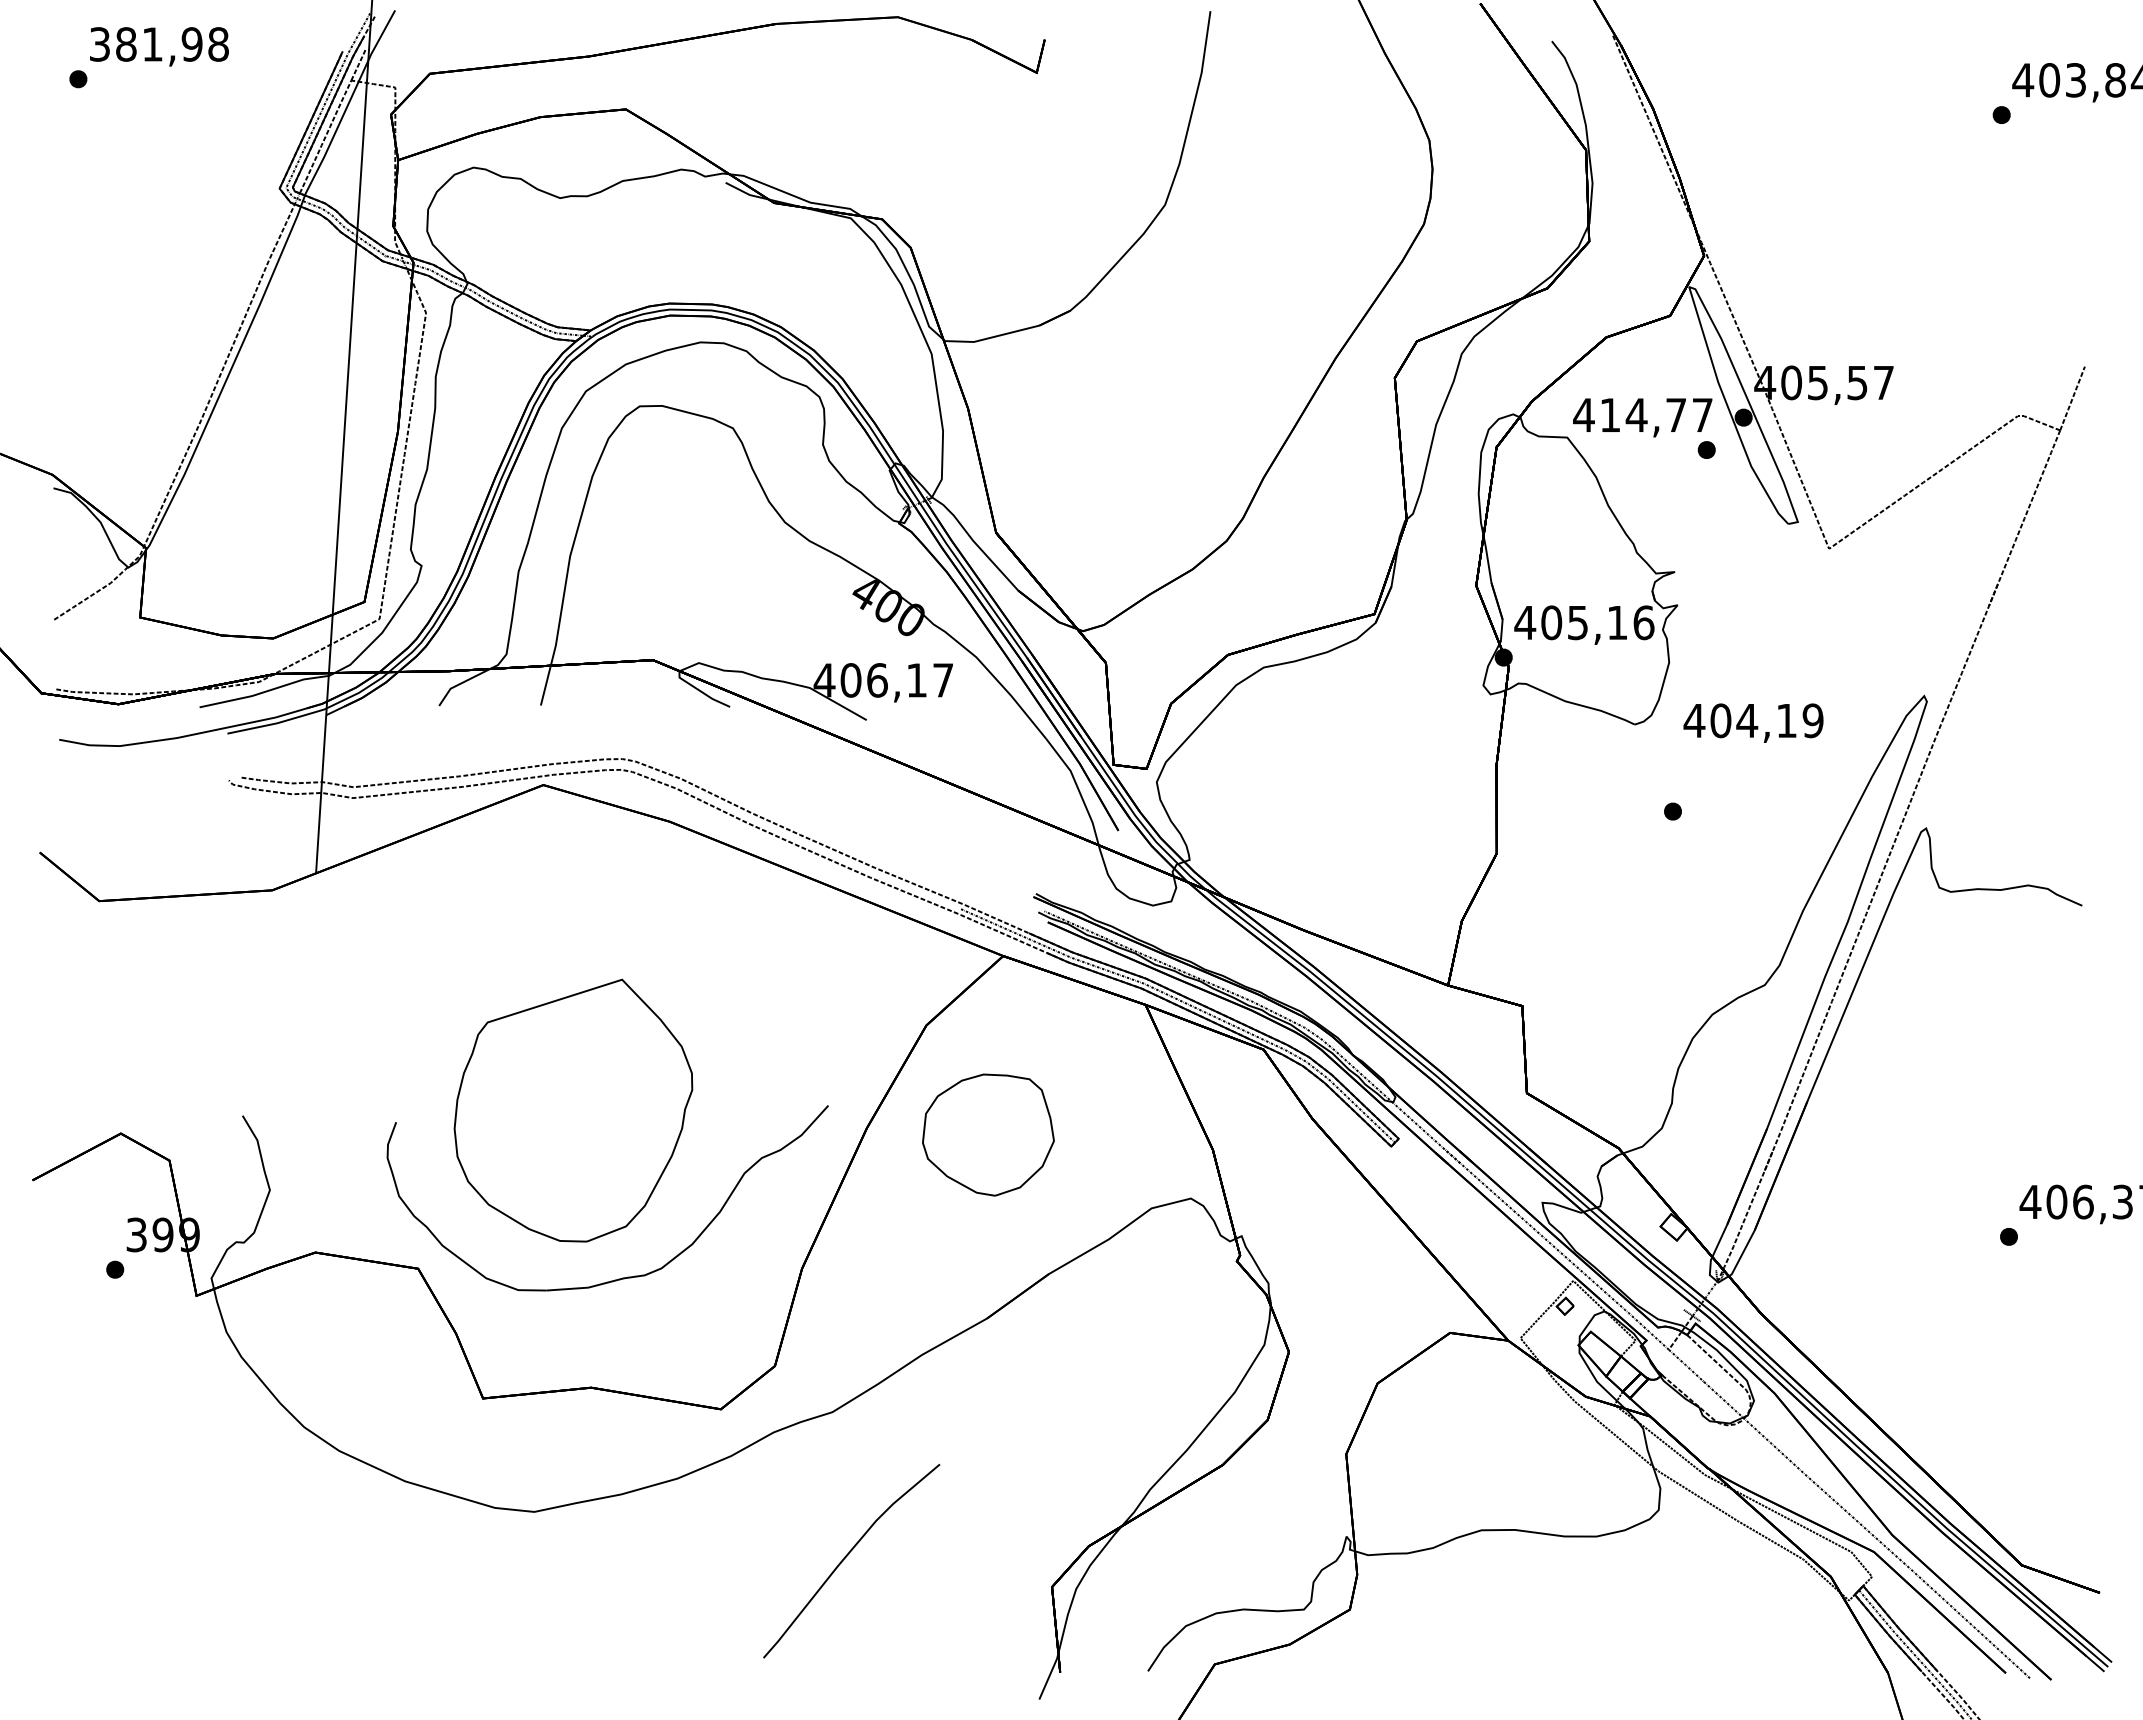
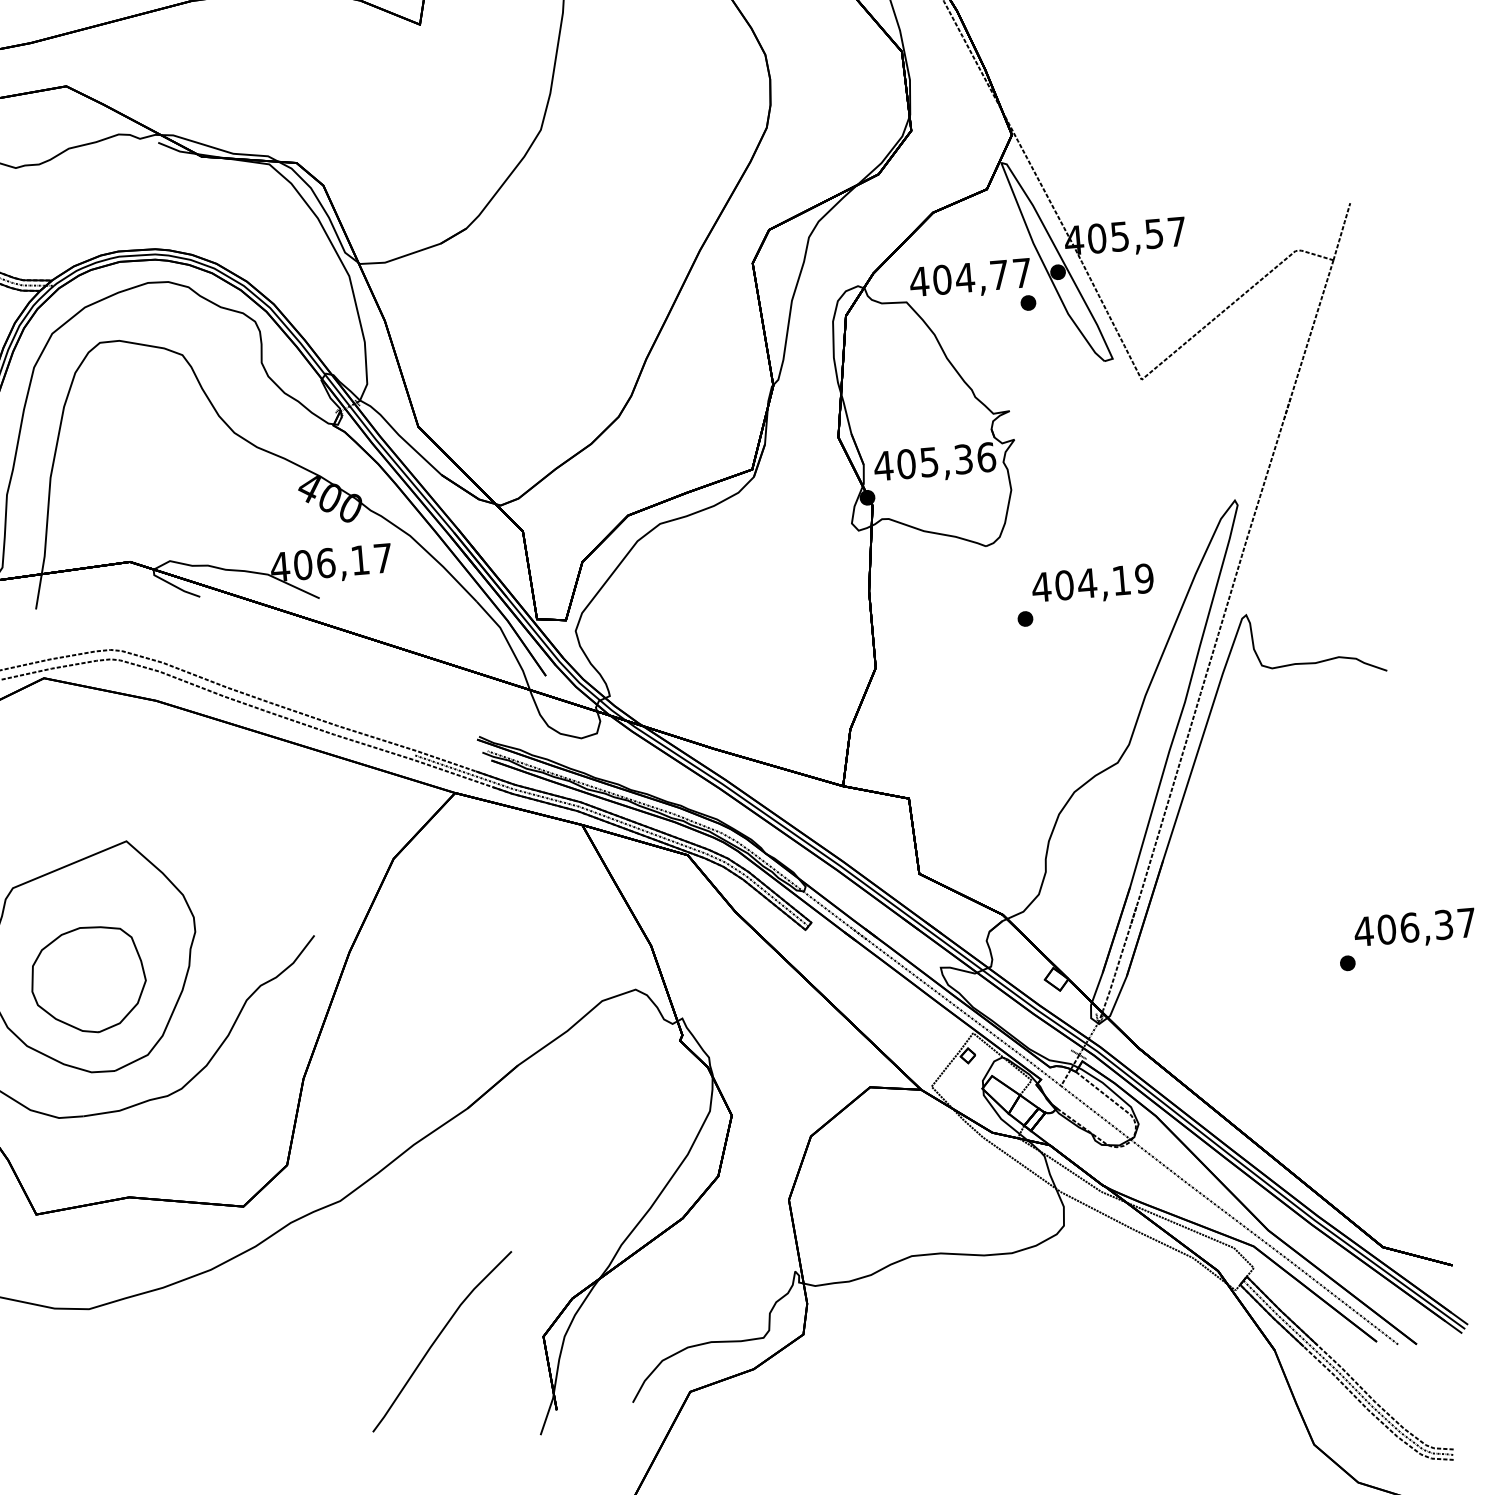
text: (1610, 414) -> (942, 279), 414,77 -> 404,77
text: (1617, 622) -> (963, 459), 405,16 -> 405,36
text: (1753, 722) -> (1092, 584), moved
part: (988, 1134) -> (88, 979), moved
curve: (847, 1556) -> (438, 1338), moved

